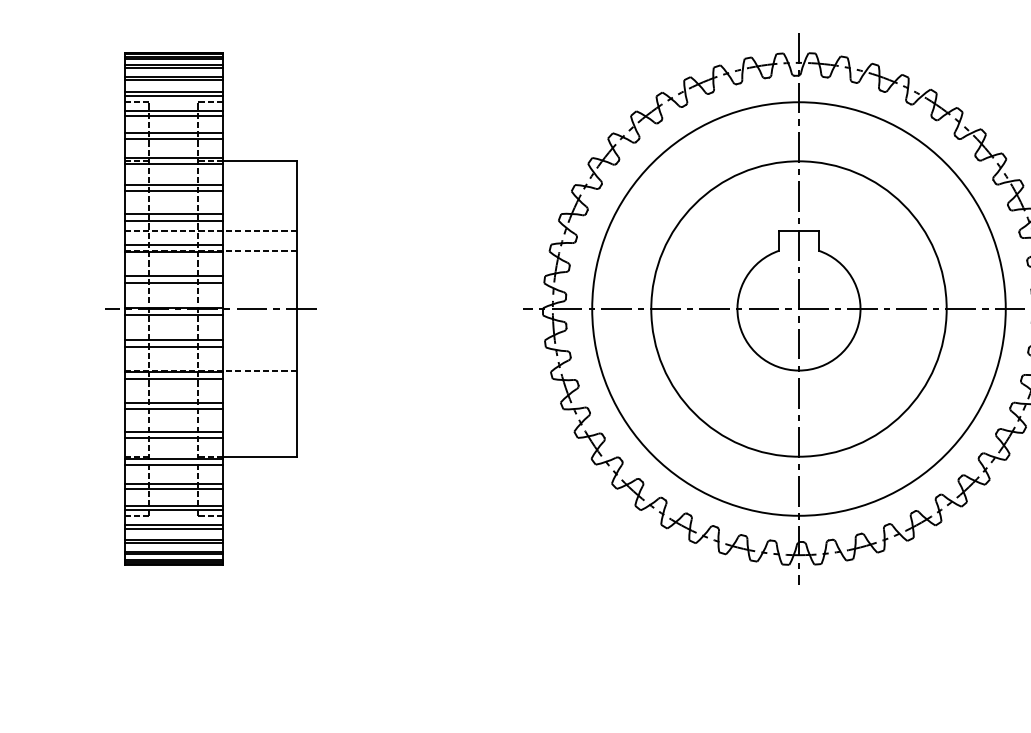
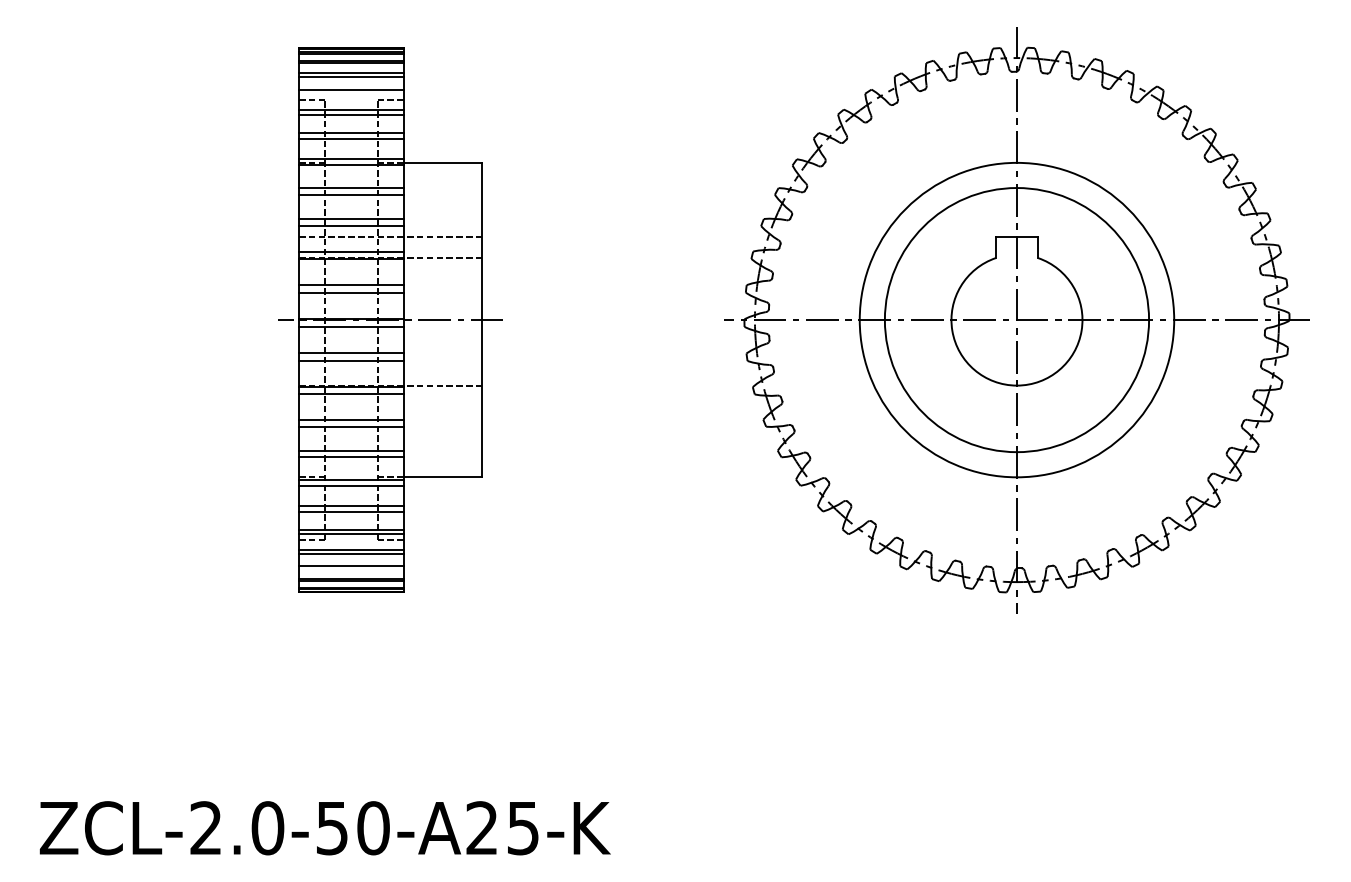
line: (172, 96) -> (350, 93), removed
circle: (798, 308) -> (1016, 319), size x0.6
line: (172, 543) -> (350, 569), removed

